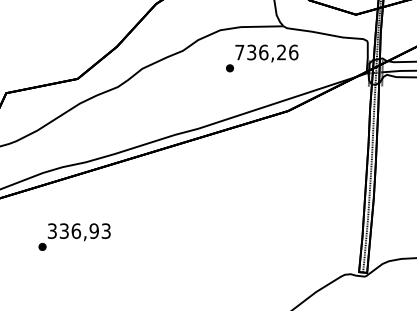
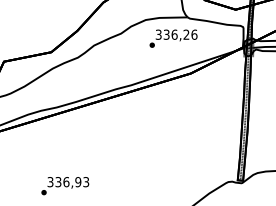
text: (239, 52) -> (158, 34), 736,26 -> 336,26
text: (74, 237) -> (65, 186), moved

